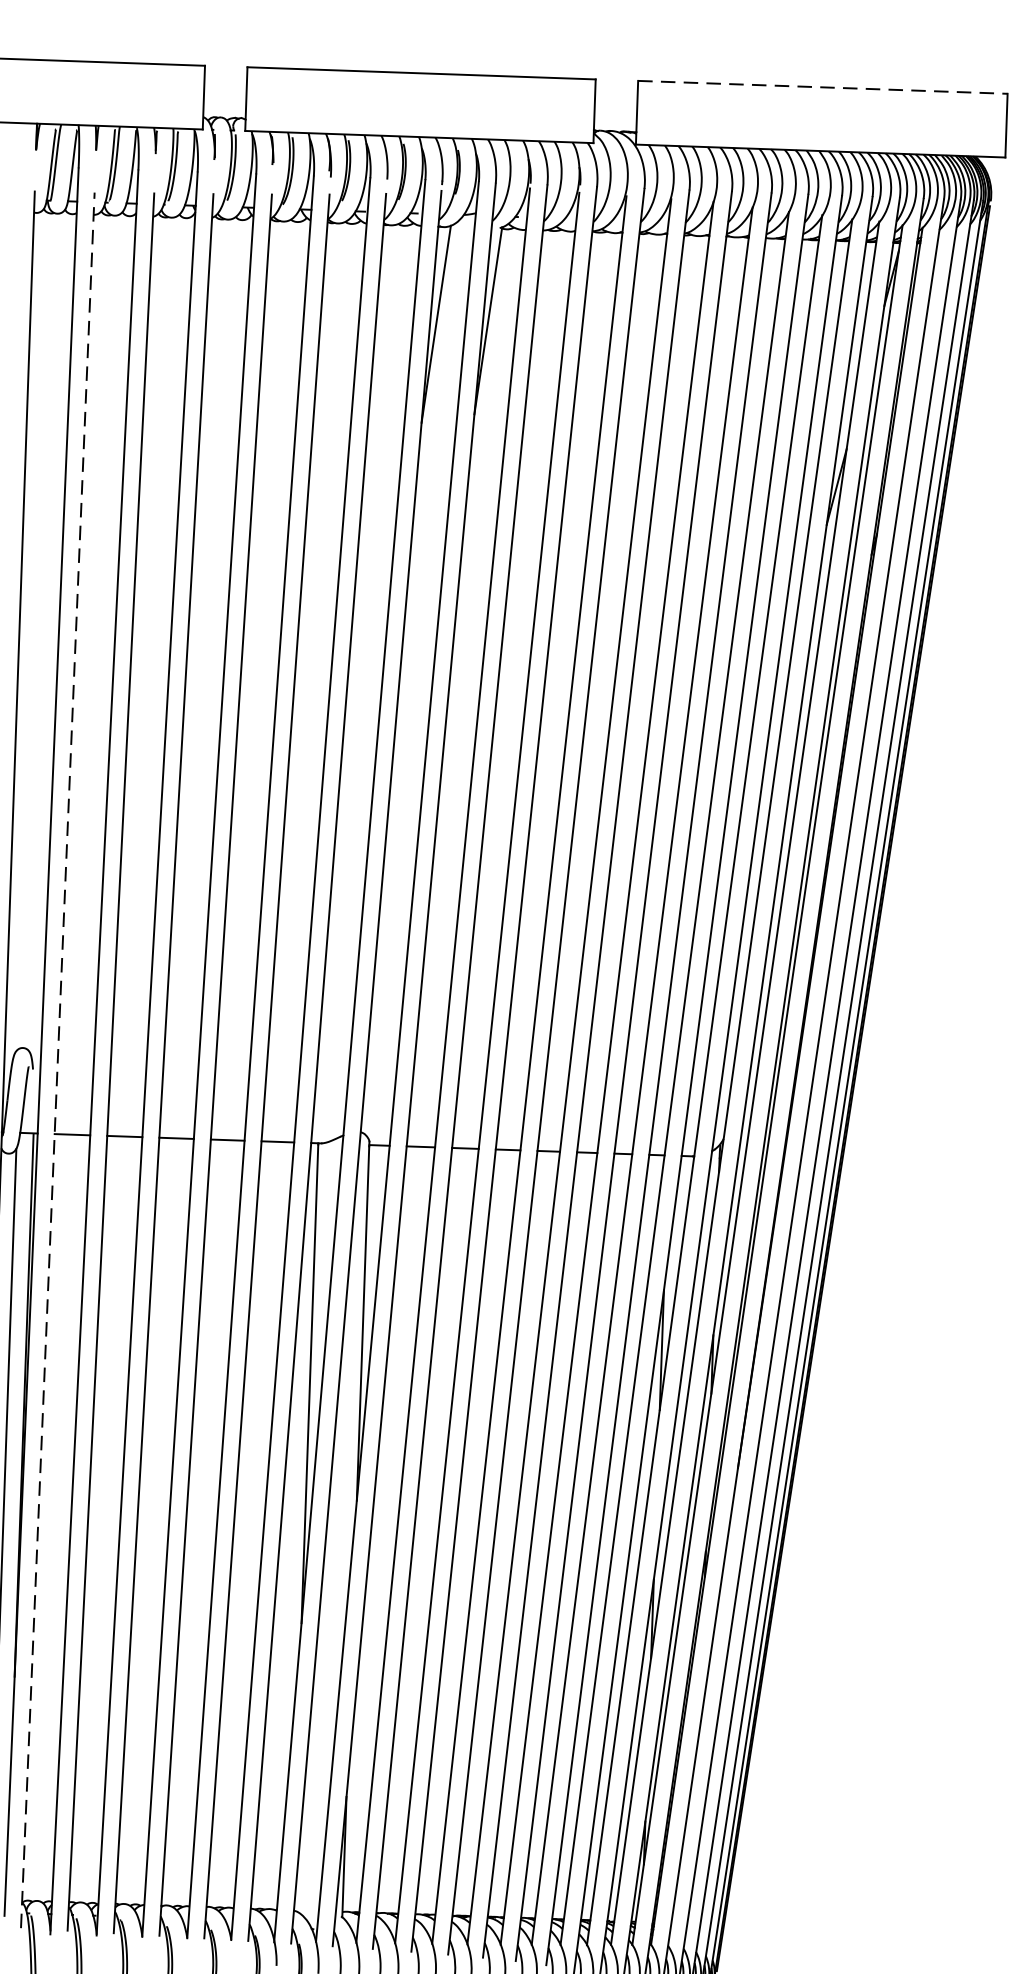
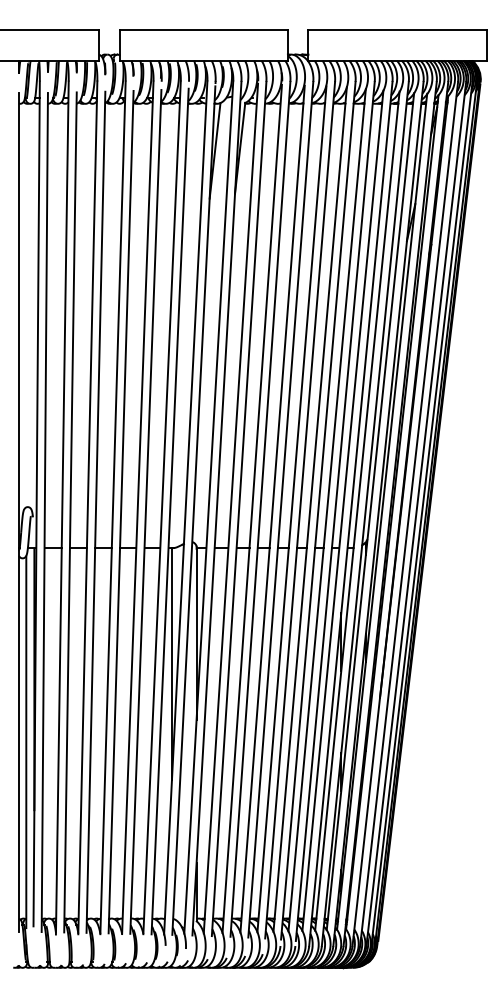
line: (824, 86) -> (398, 29), dashed -> solid
line: (57, 1060) -> (44, 512), dashed -> solid

